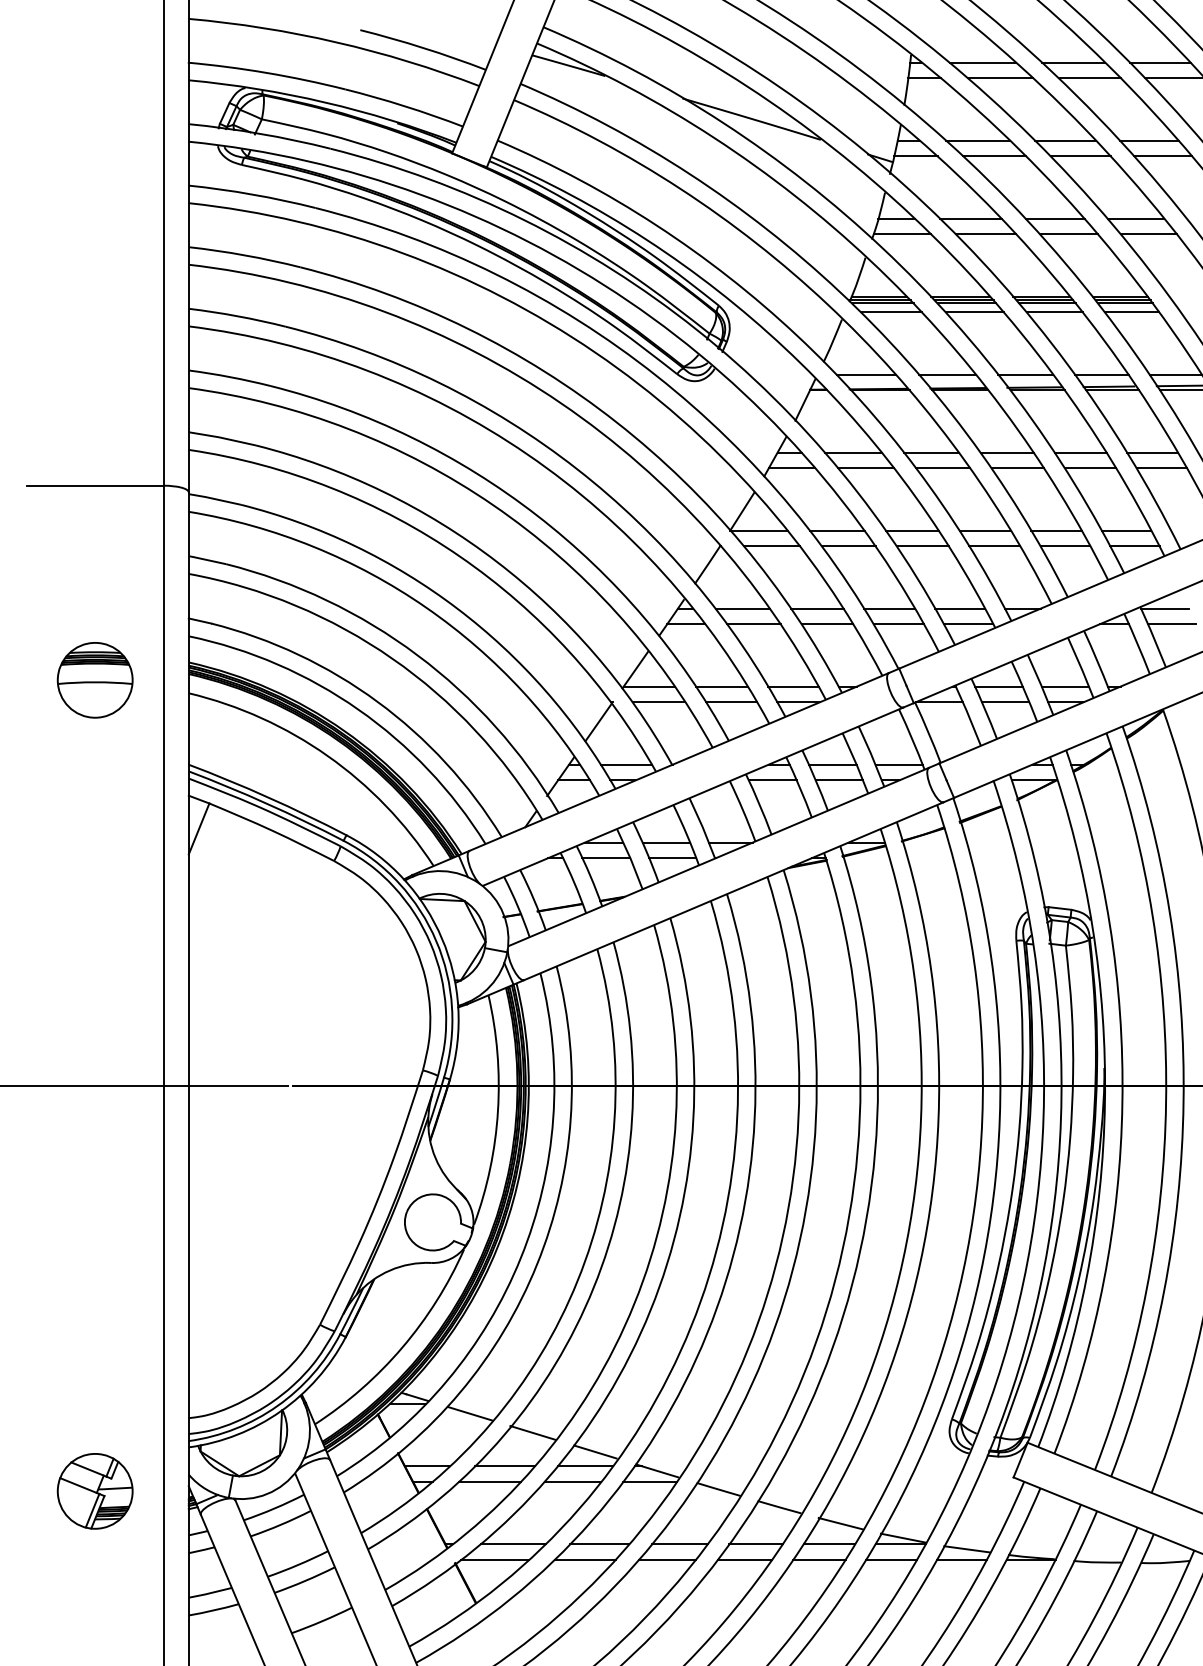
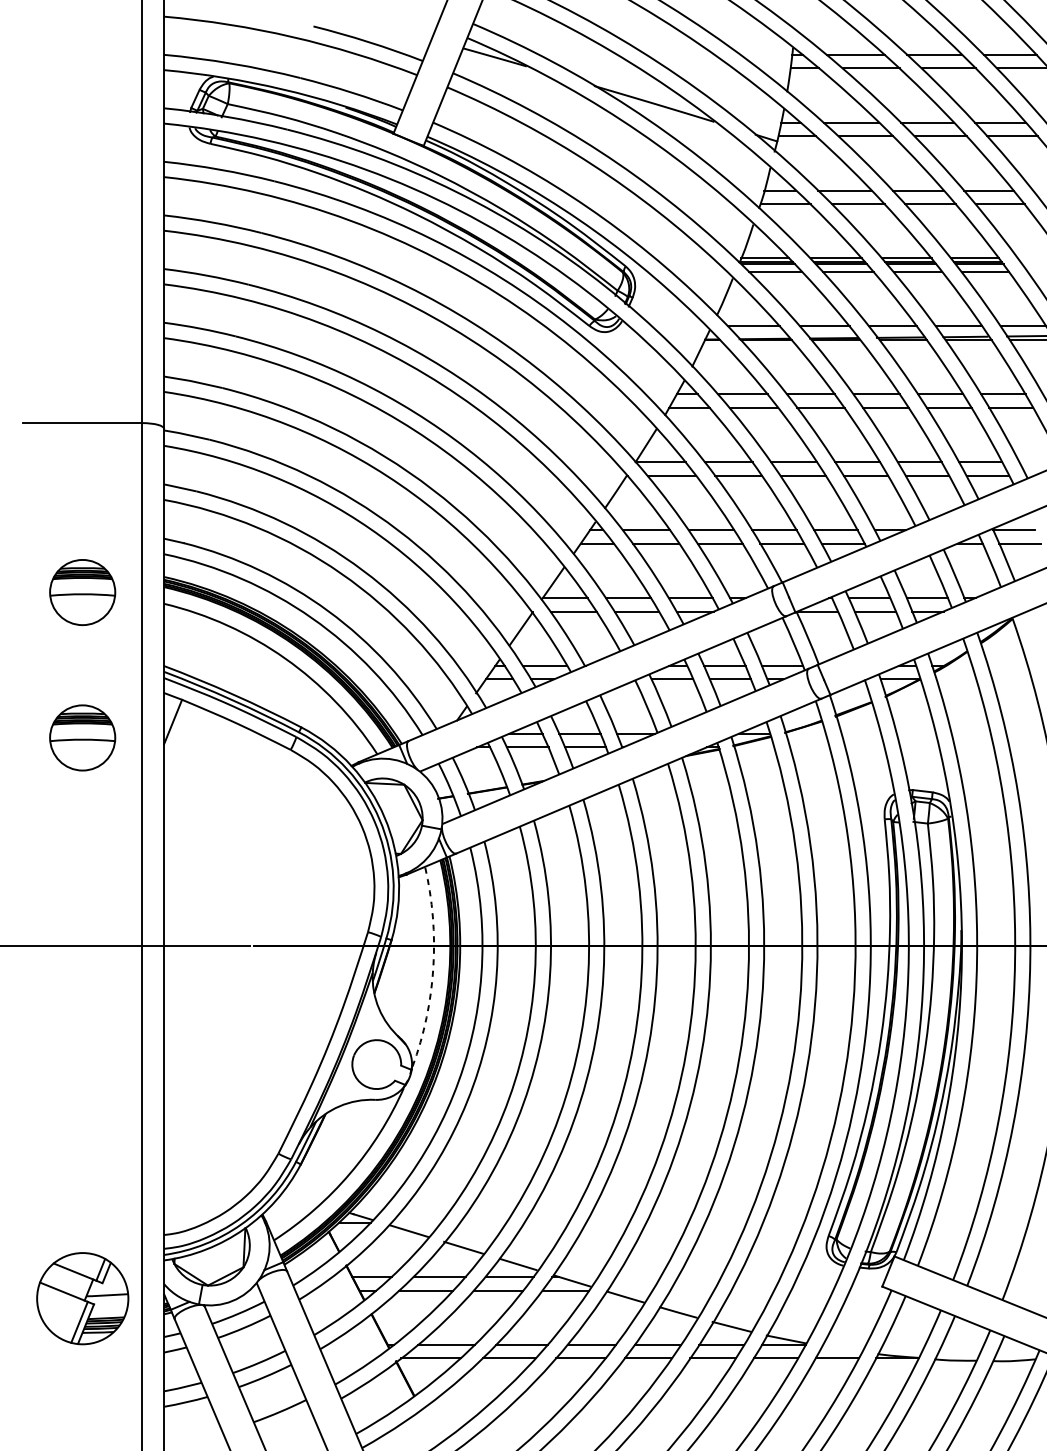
part: (94, 847) -> (82, 738), added
arc: (497, 1111) -> (432, 967), solid -> dashed
part: (94, 1491) -> (82, 1298), size x1.4
line: (967, 1549) -> (842, 1349), removed

